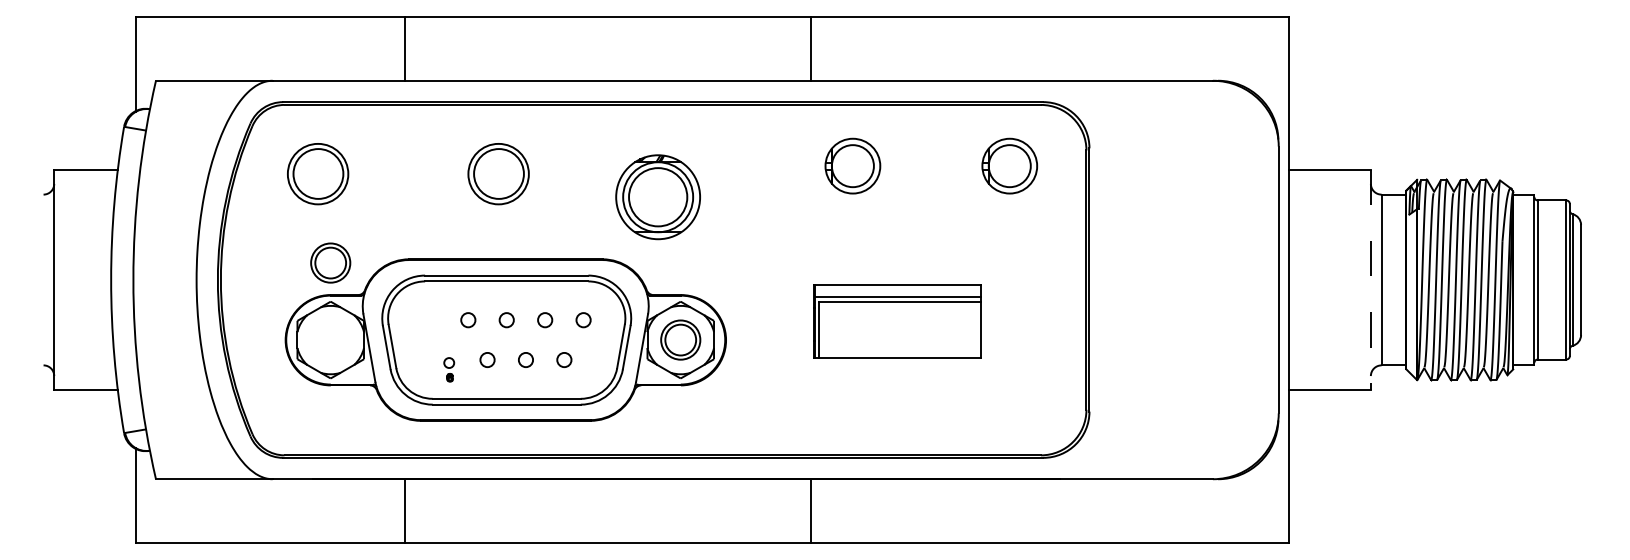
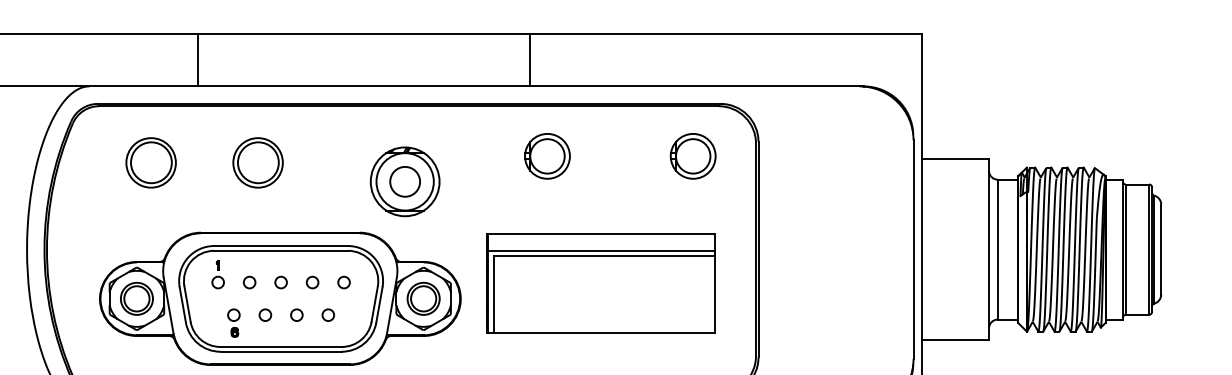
part: (852, 165) -> (547, 155), moved
part: (318, 174) -> (151, 163), moved
part: (498, 174) -> (257, 163), moved
circle: (657, 197) -> (404, 182), size x0.62
part: (330, 262) -> (136, 298), moved
line: (1370, 280) -> (988, 250), dashed -> solid
part: (429, 310) -> (217, 274), added
part: (897, 321) -> (601, 283), size x1.67
part: (449, 369) -> (234, 322), size x1.43

